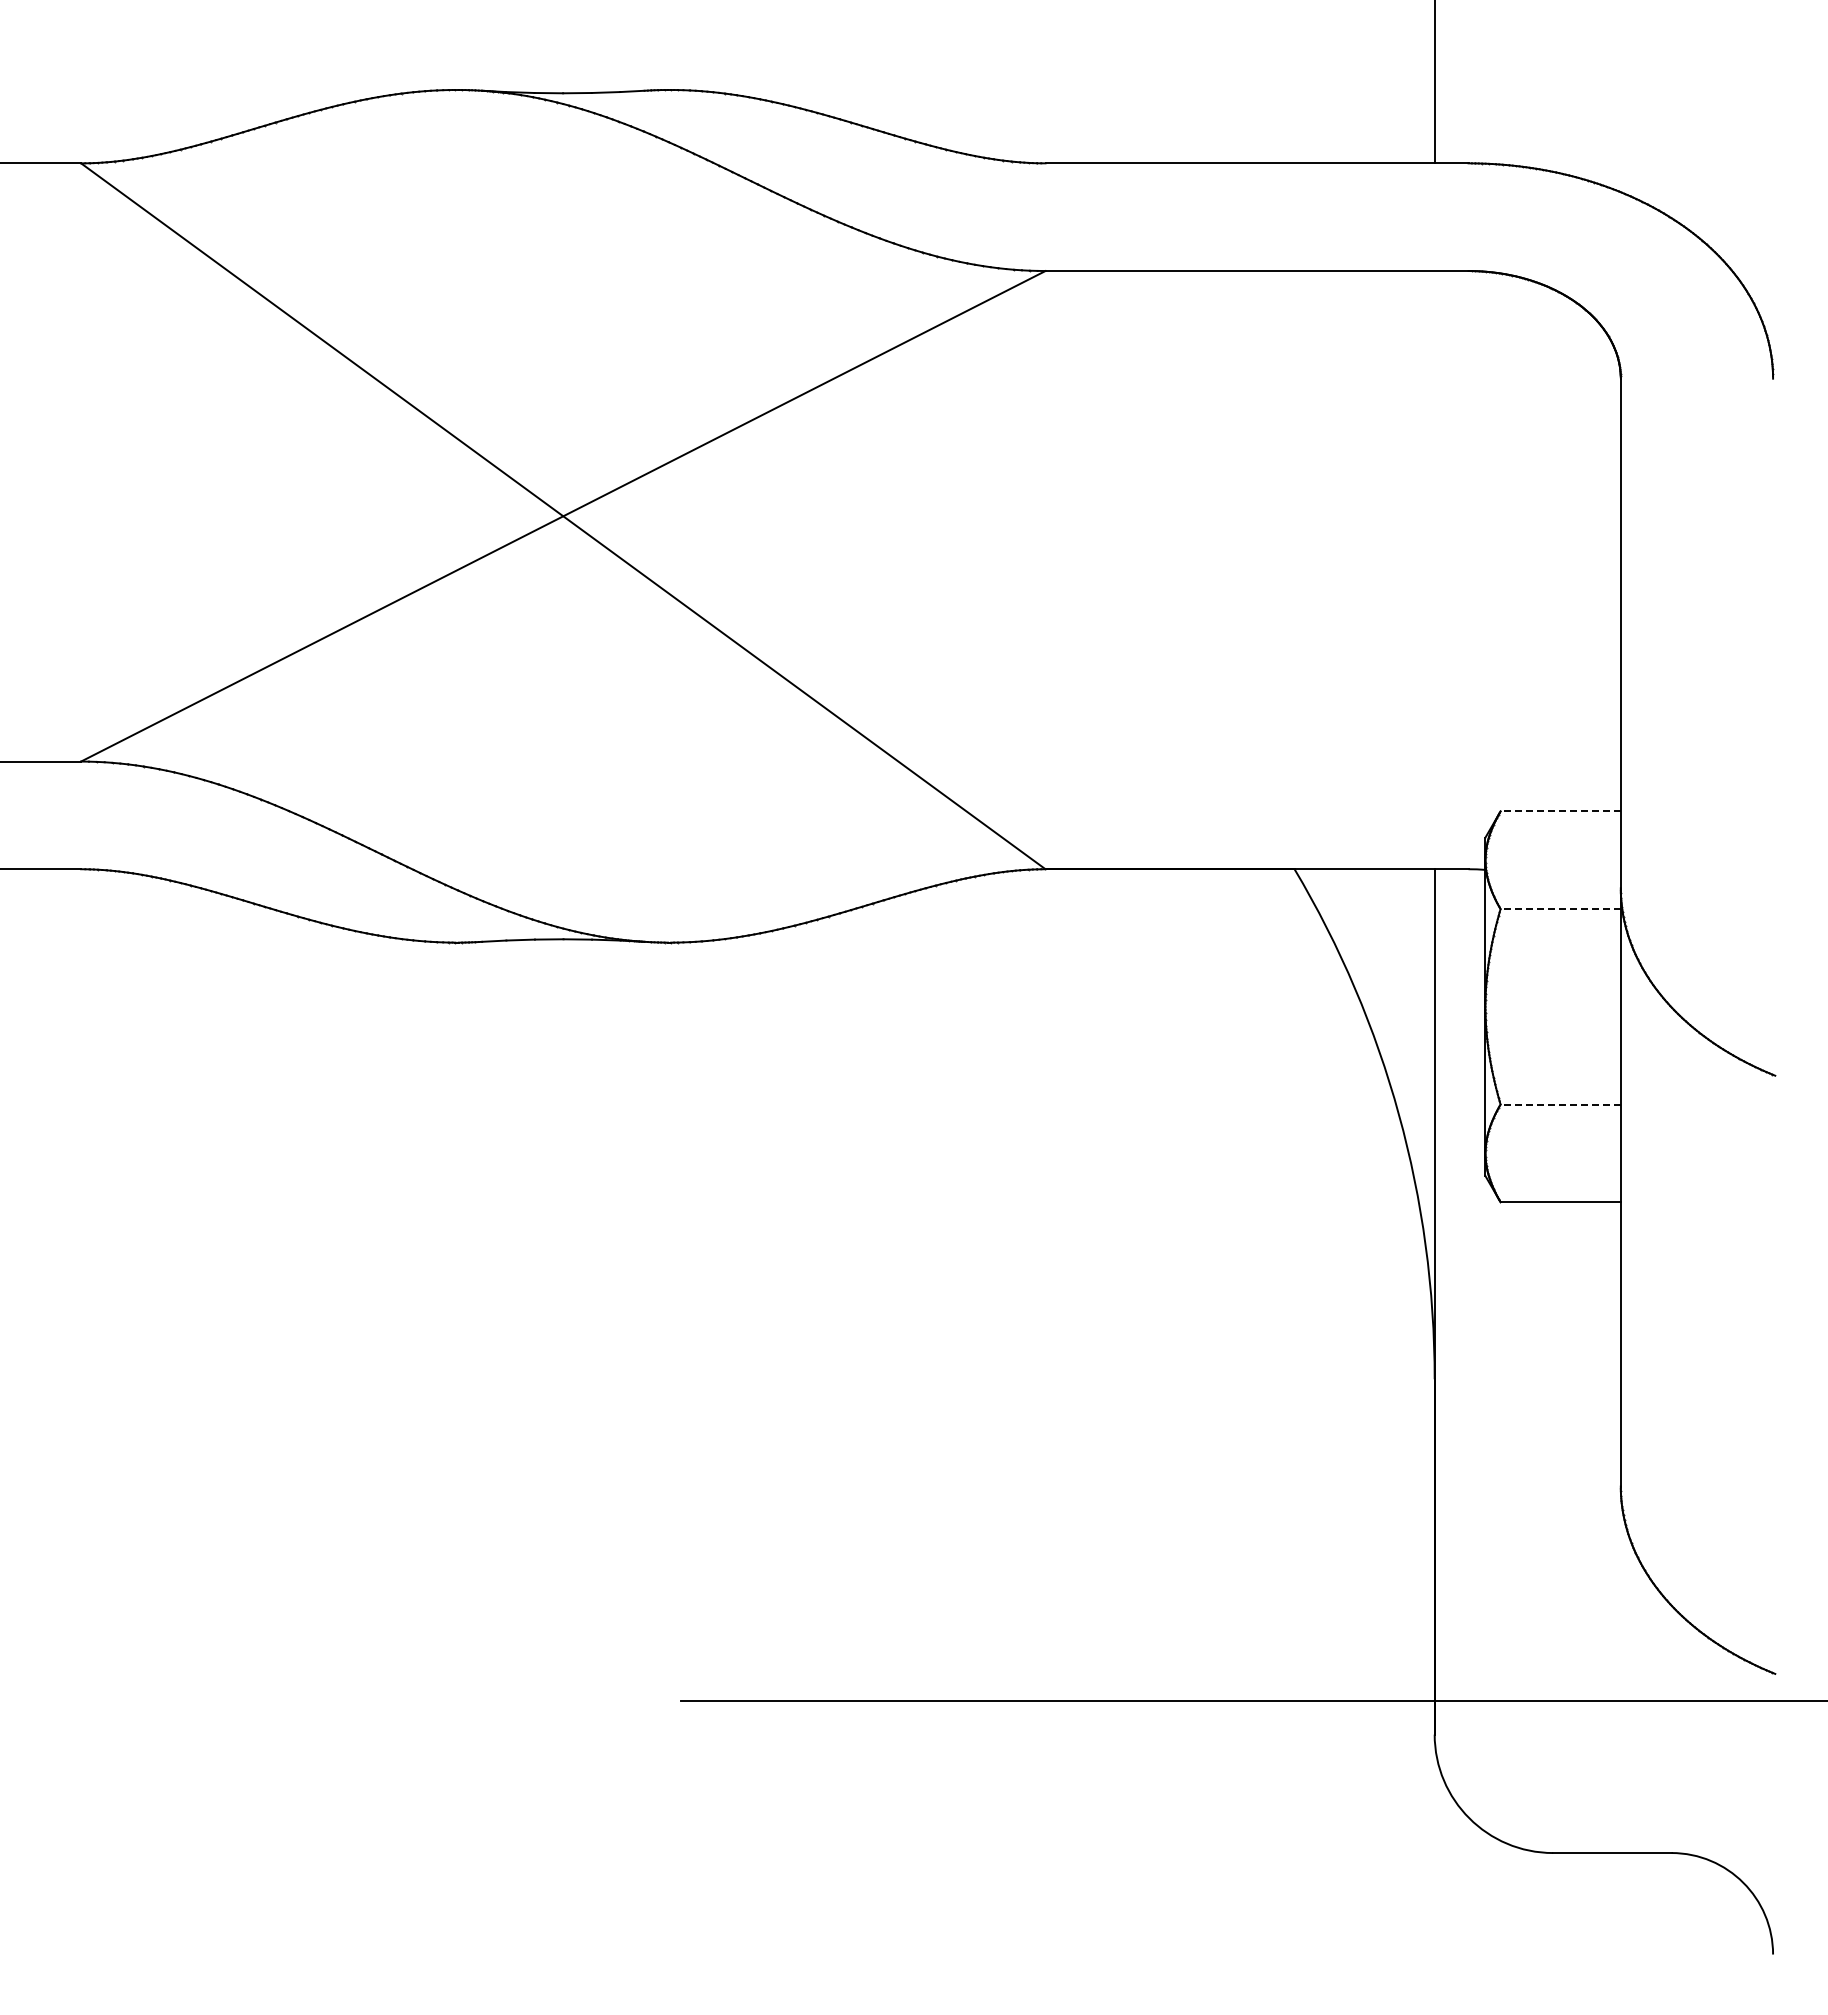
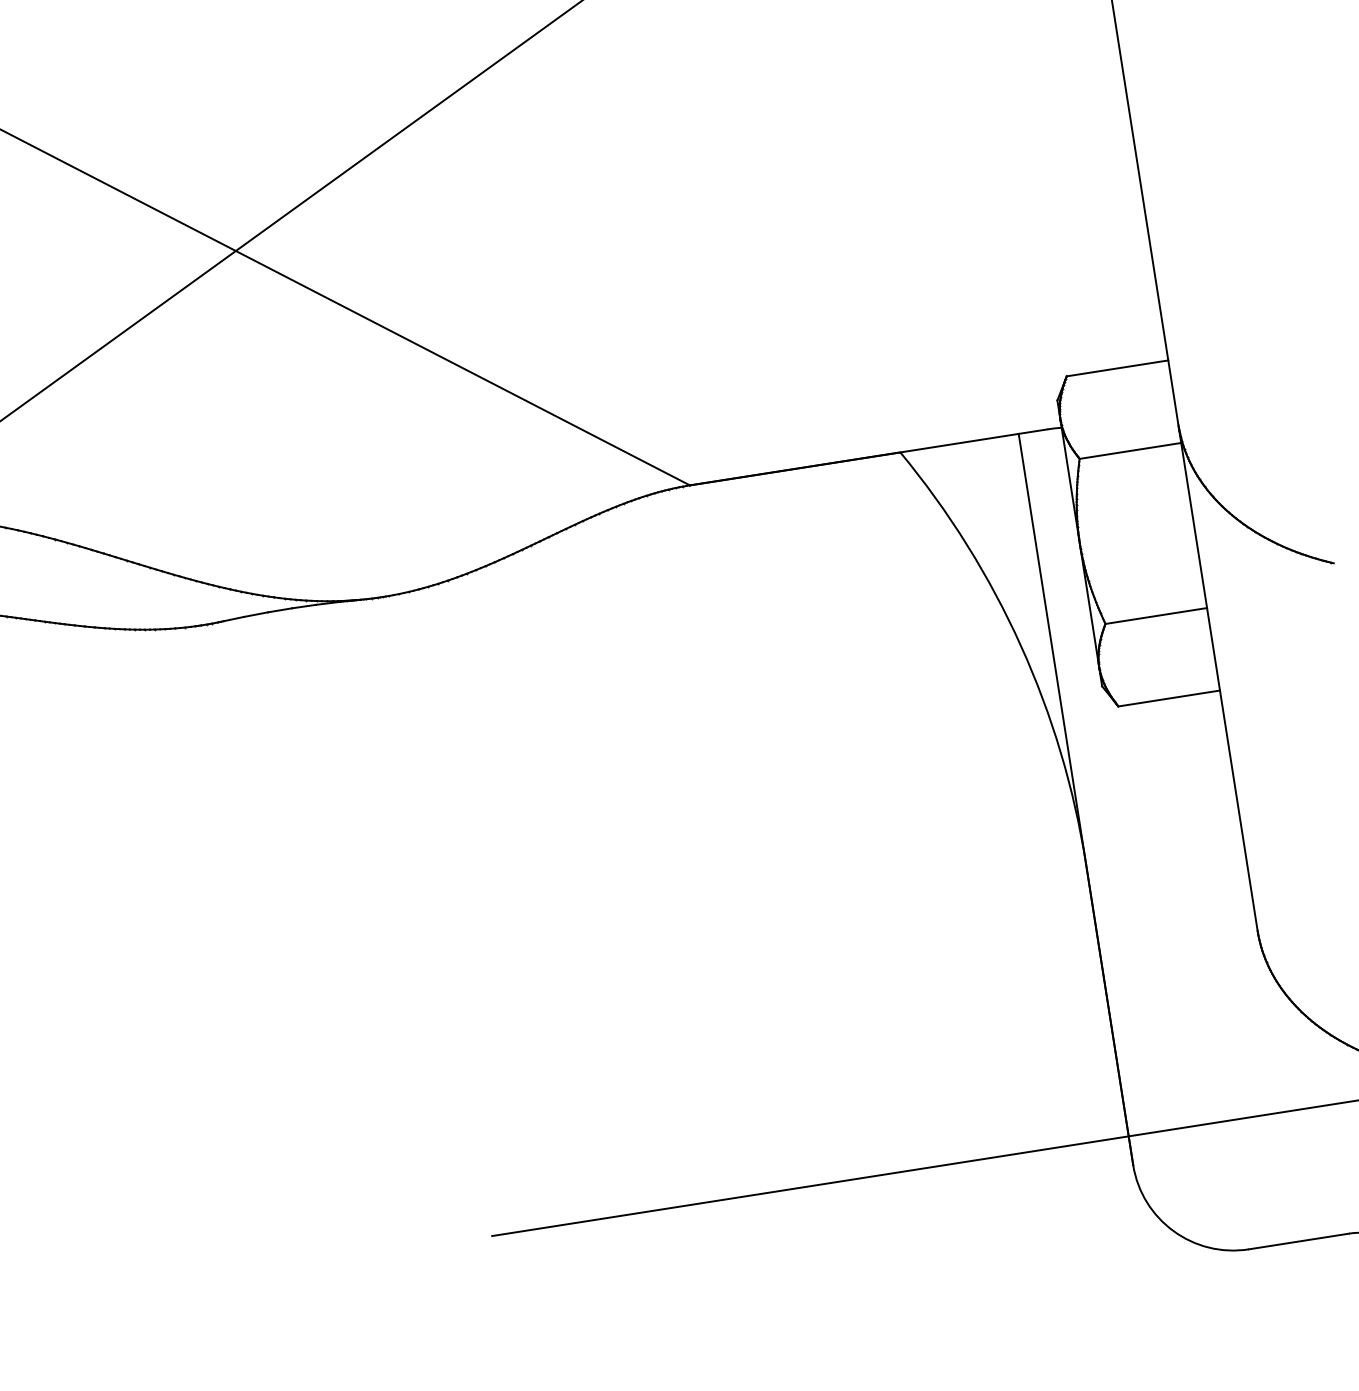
line: (1560, 811) -> (1117, 368), dashed -> solid
line: (1560, 909) -> (1130, 451), dashed -> solid
line: (1560, 1104) -> (1156, 616), dashed -> solid

